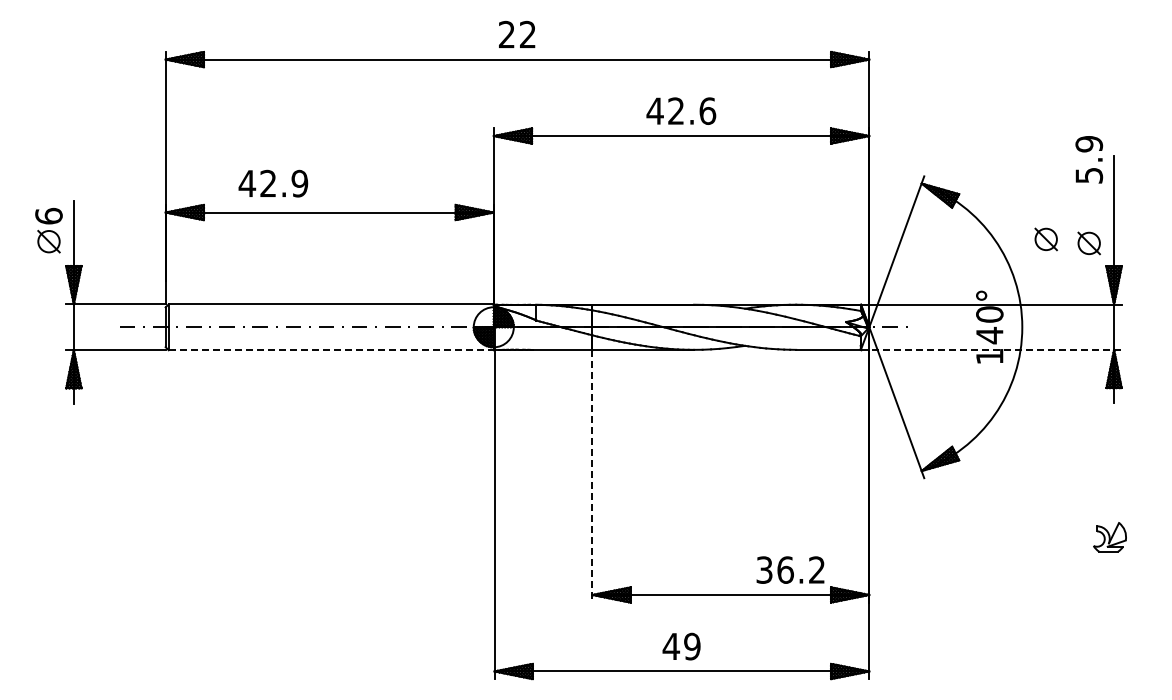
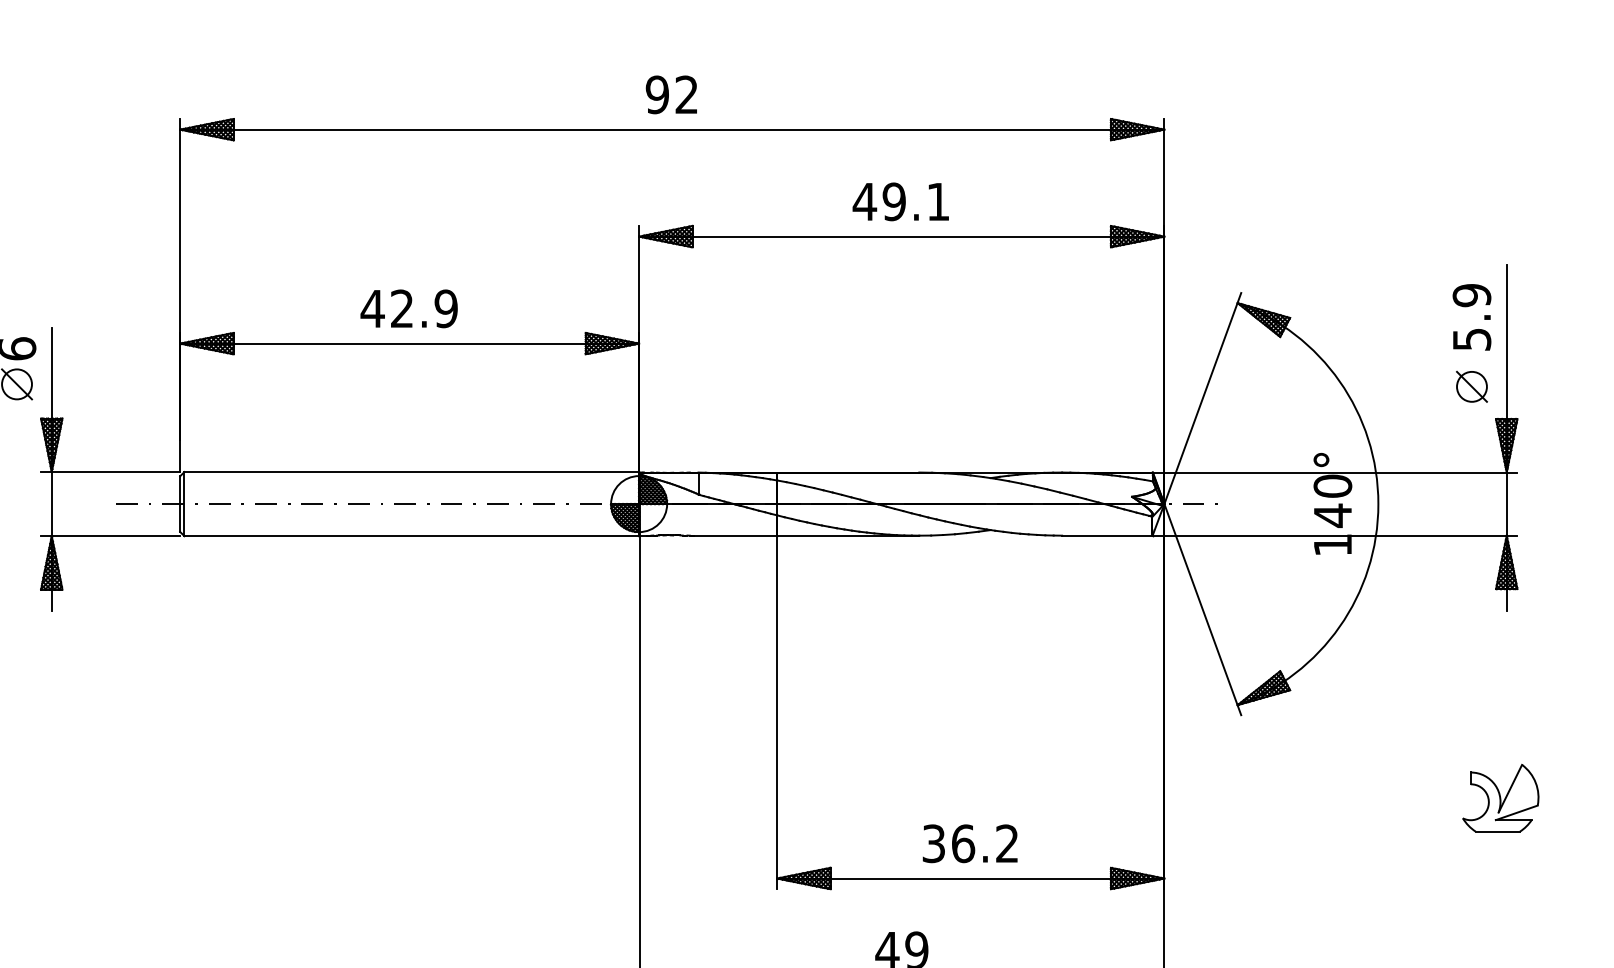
text: (506, 34) -> (656, 94), 22 -> 92
text: (692, 111) -> (917, 202), 42.6 -> 49.1
text: (1089, 159) -> (1472, 316), moved
text: (273, 183) -> (409, 308), moved
part: (1045, 239) -> (1410, 381), removed
line: (991, 349) -> (1335, 535), dashed -> solid
line: (331, 350) -> (412, 536), dashed -> solid
line: (592, 476) -> (777, 712), dashed -> solid
part: (1109, 536) -> (1500, 796), size x1.67
text: (790, 569) -> (970, 842), moved

